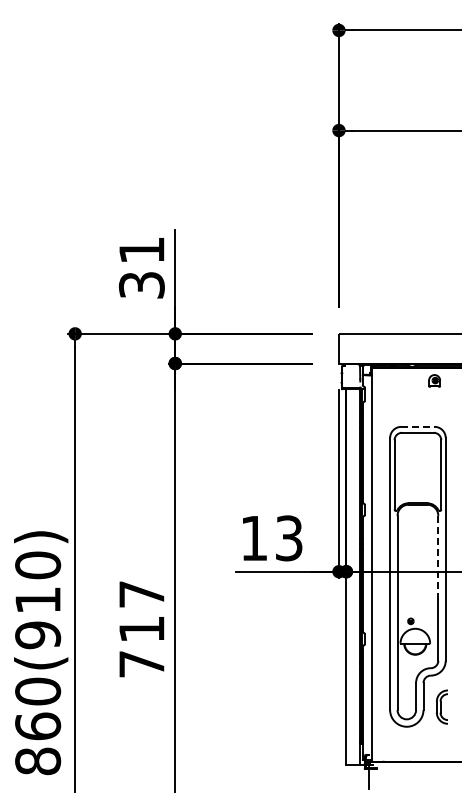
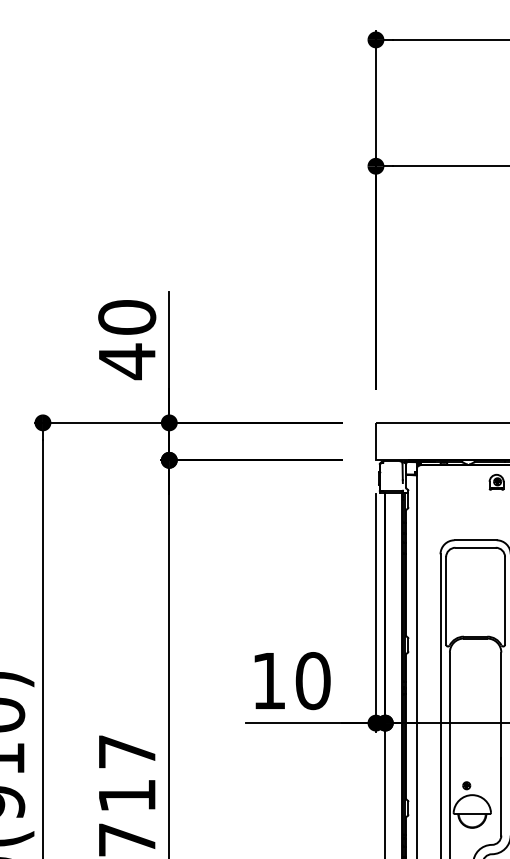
text: (141, 267) -> (126, 339), 31 -> 40
line: (417, 426) -> (475, 539), dashed -> solid
text: (289, 538) -> (313, 681), 13 -> 10
line: (438, 558) -> (501, 706), dashed -> solid

